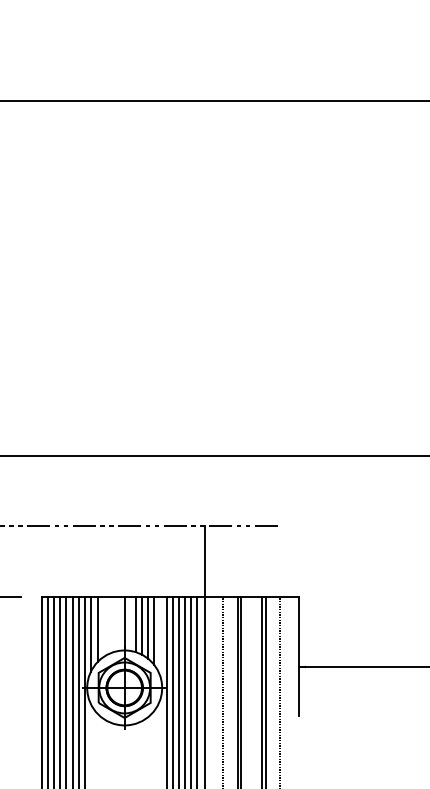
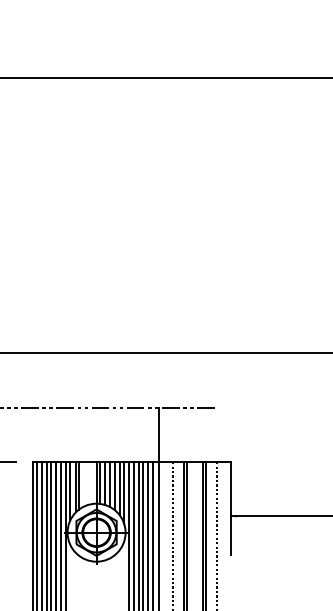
line: (128, 623) -> (99, 482), added
line: (102, 627) -> (79, 485), added
line: (160, 636) -> (124, 492), added

